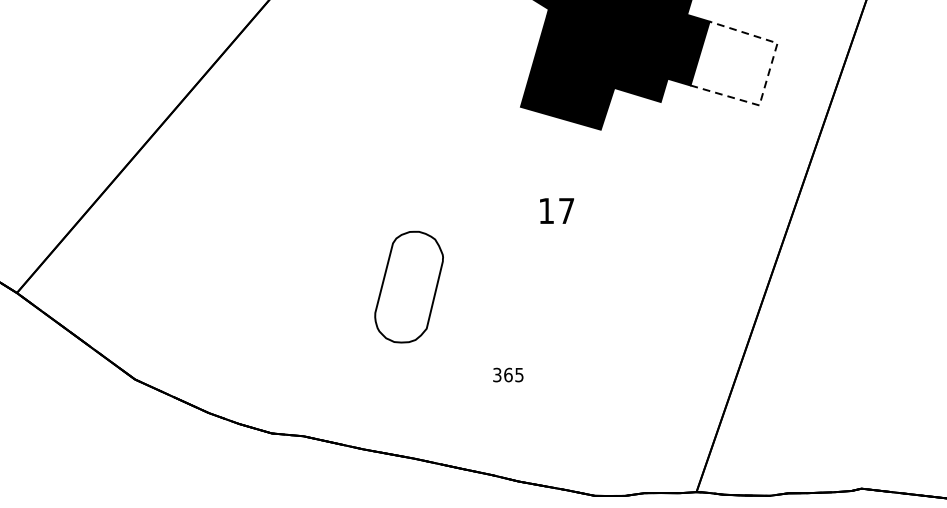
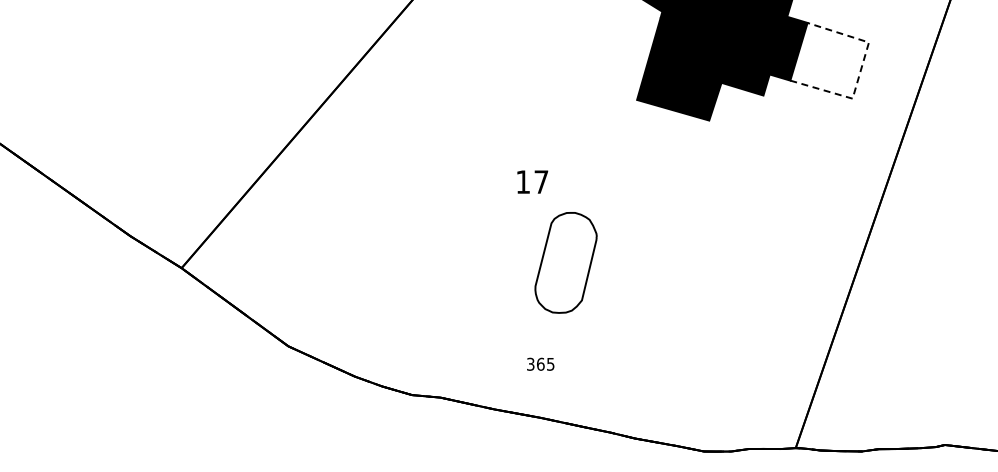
text: (556, 210) -> (532, 181), moved
part: (408, 286) -> (565, 262), moved
text: (508, 374) -> (540, 363), moved

